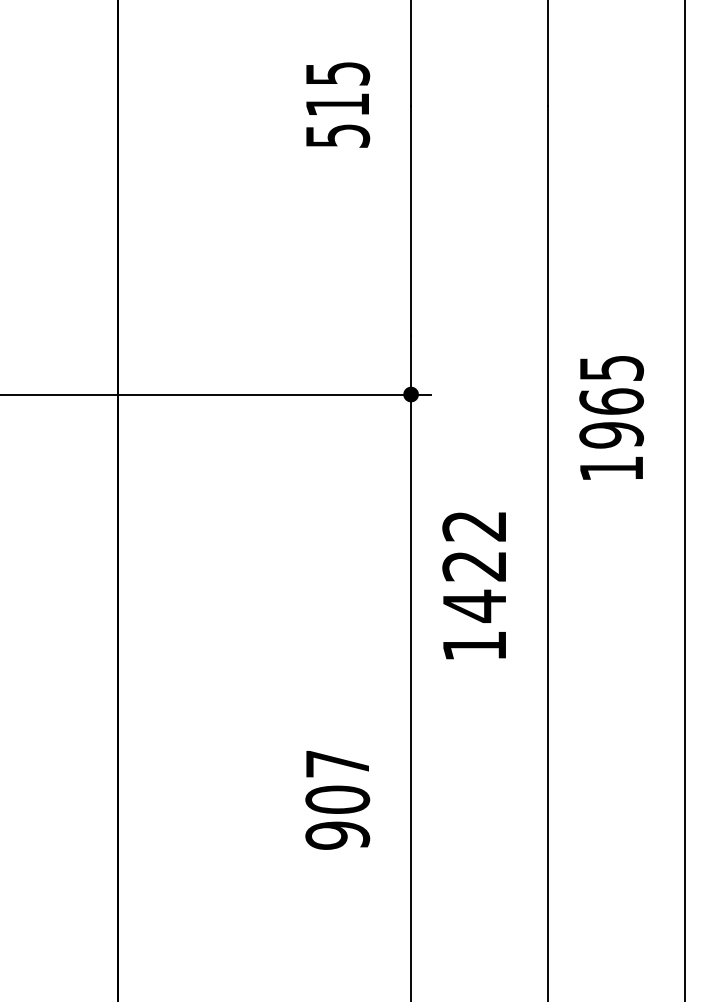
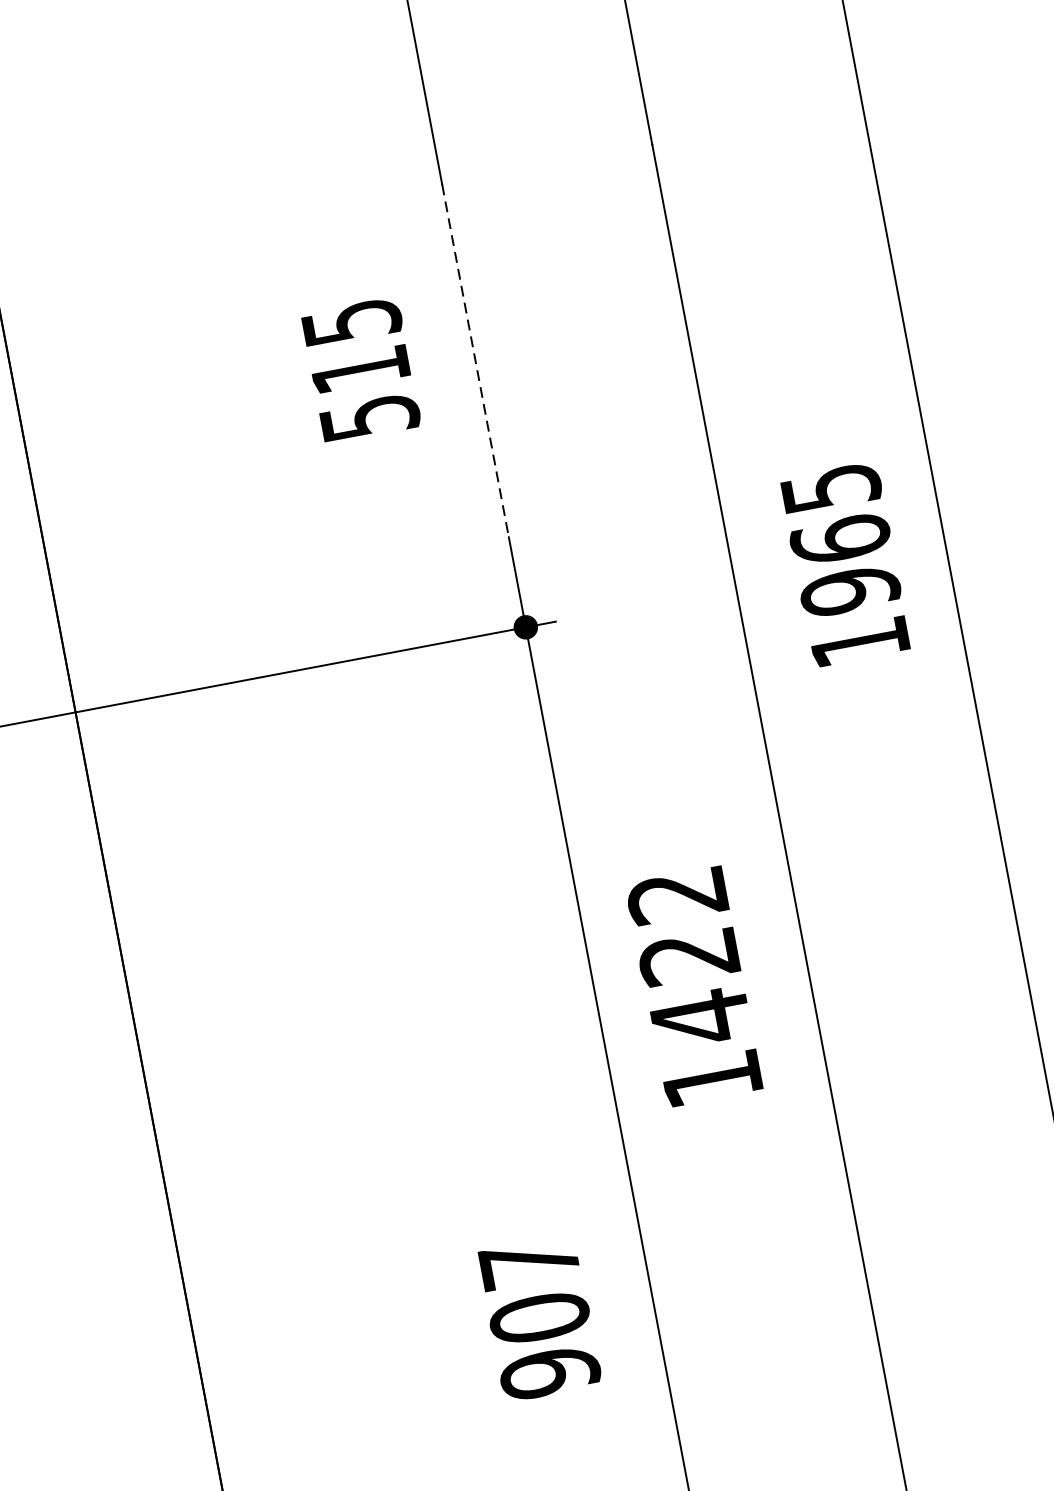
text: (338, 104) -> (361, 369), moved
line: (411, 220) -> (476, 360), solid -> dashed
text: (611, 417) -> (844, 563), moved
text: (473, 585) -> (692, 986), moved
text: (337, 800) -> (539, 1319), moved

